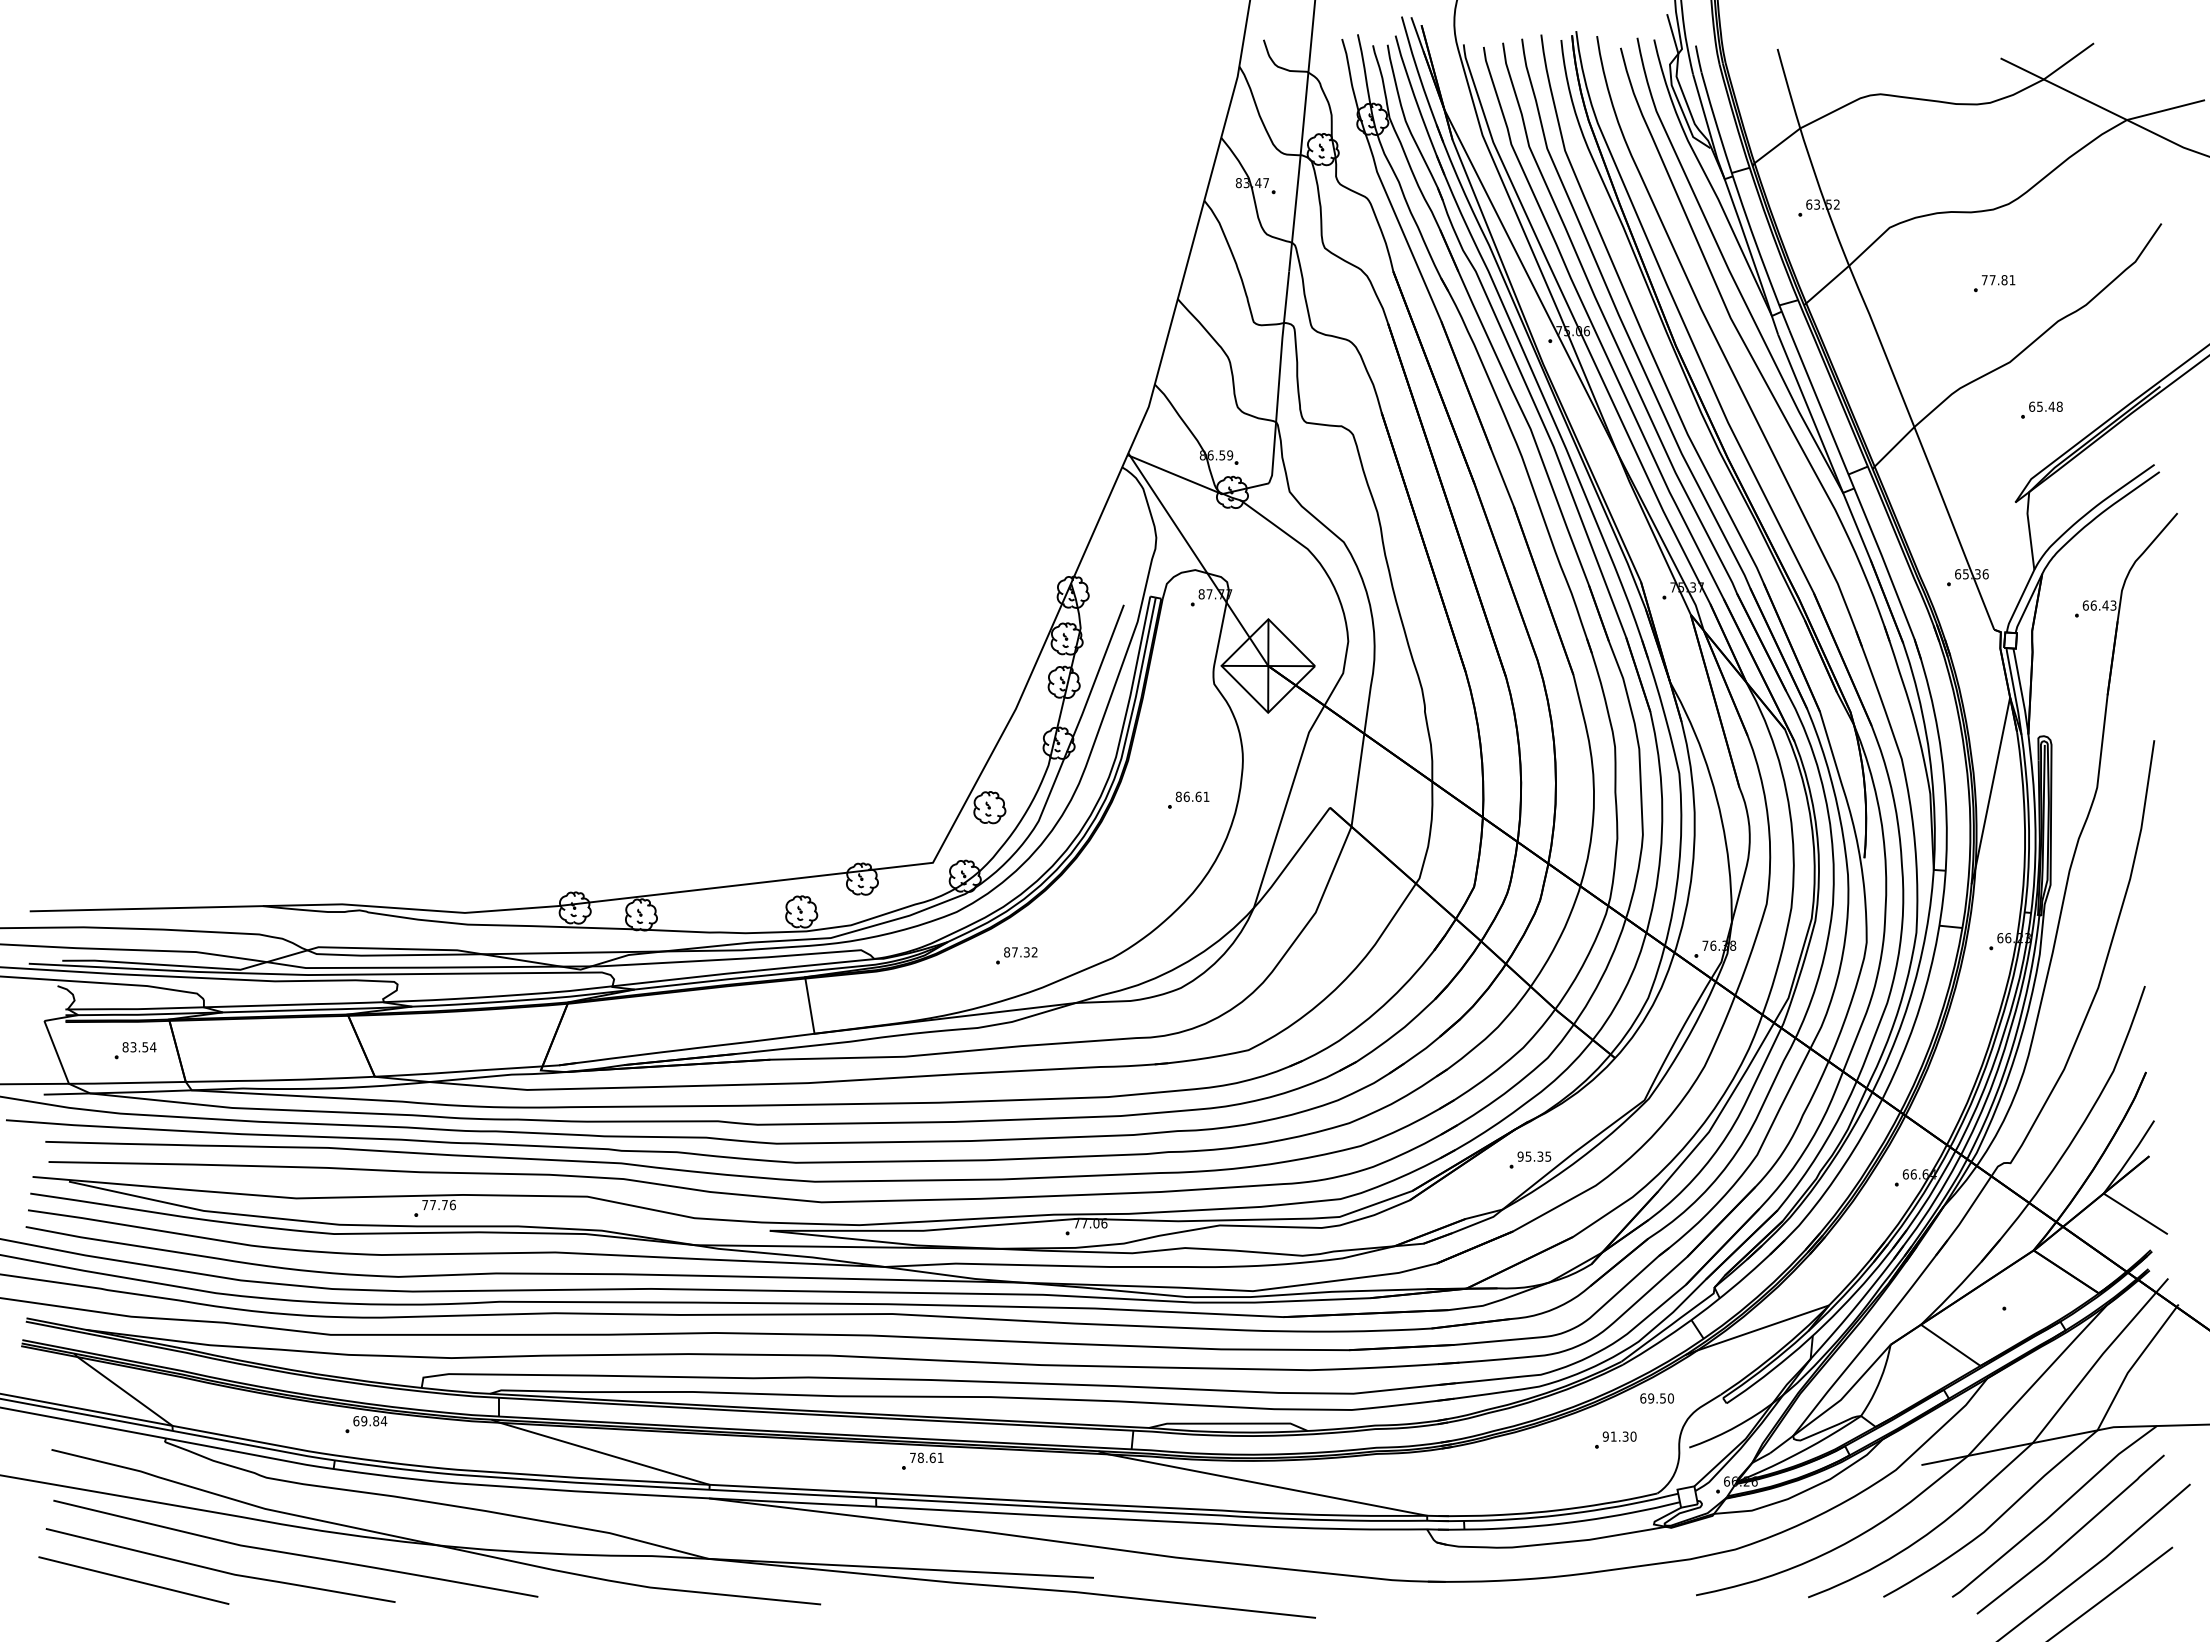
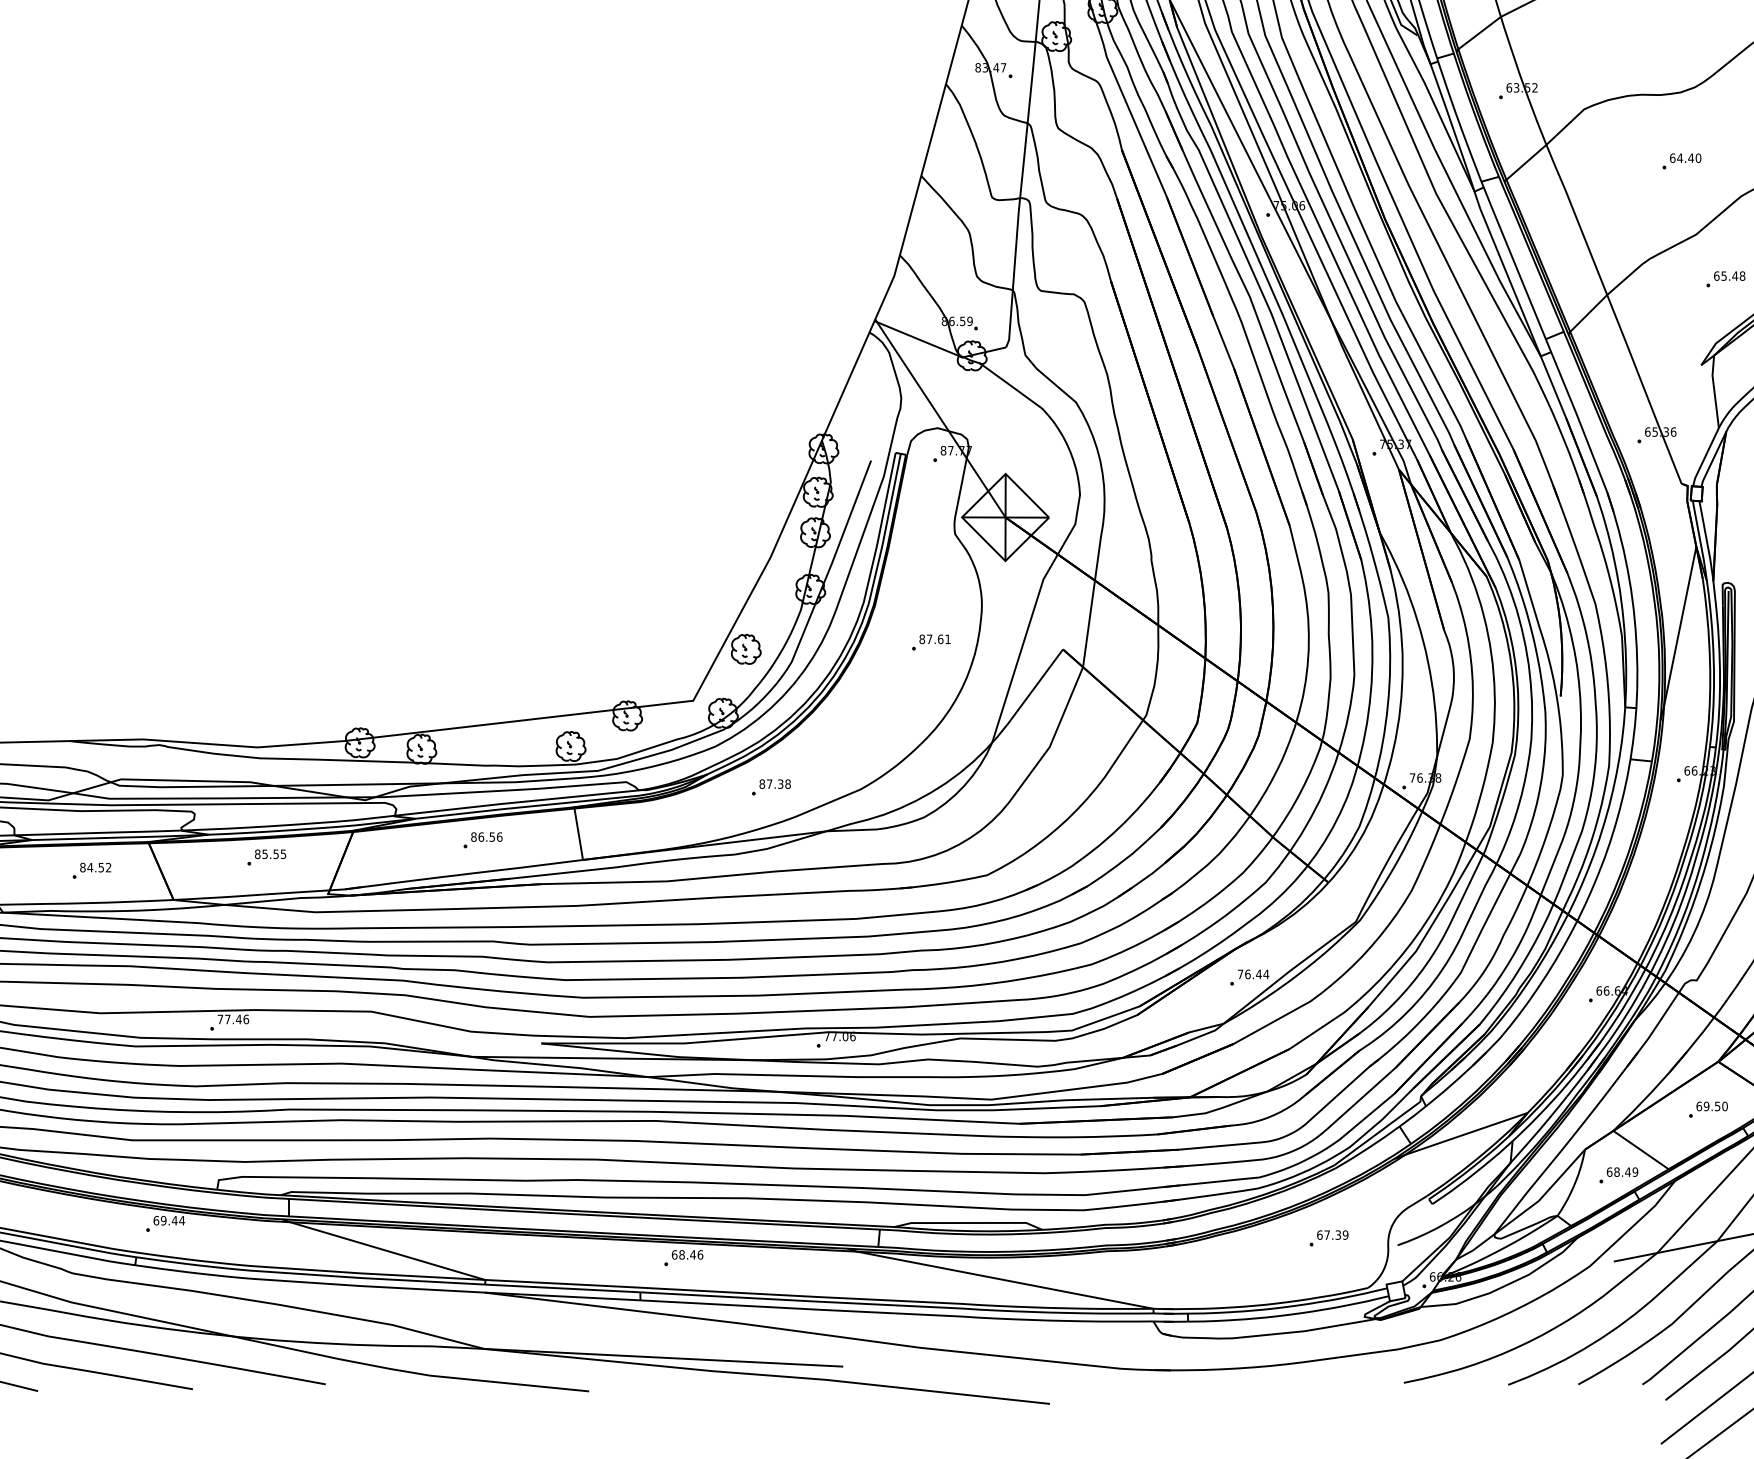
text: (1998, 280) -> (1685, 158), 77.81 -> 64.40
text: (1186, 796) -> (929, 639), 86.61 -> 87.61
text: (1034, 952) -> (787, 784), 87.32 -> 87.38
part: (707, 1012) -> (483, 840), added
part: (474, 1030) -> (266, 856), added
part: (286, 1044) -> (91, 869), added
text: (1534, 1156) -> (1253, 974), 95.35 -> 76.44
text: (444, 1205) -> (238, 1019), 77.76 -> 77.46
part: (1926, 1371) -> (1618, 1174), added
text: (1656, 1398) -> (1711, 1106), moved
text: (375, 1421) -> (174, 1221), 69.84 -> 69.44
text: (1619, 1436) -> (1332, 1234), 91.30 -> 67.39
text: (926, 1457) -> (687, 1254), 78.61 -> 68.46

